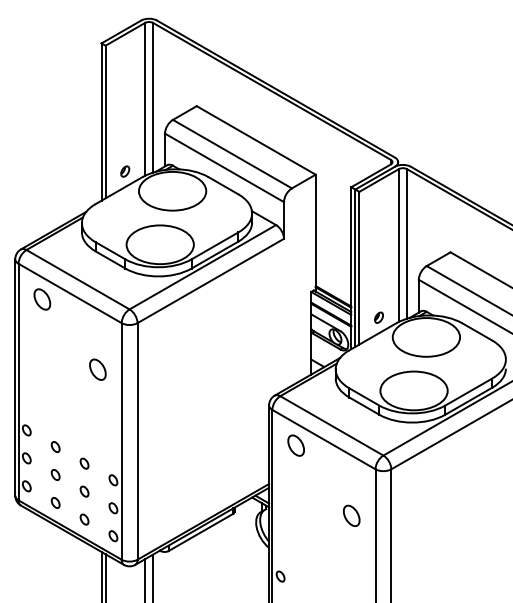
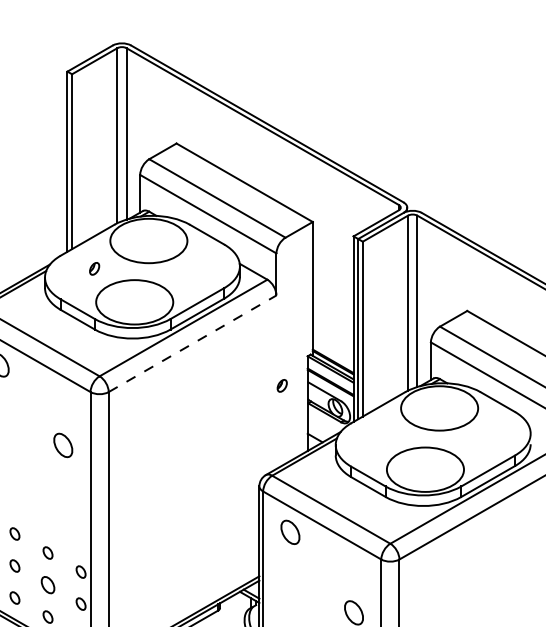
part: (125, 171) -> (94, 268), moved
line: (211, 280) -> (193, 343), solid -> dashed
part: (378, 317) -> (281, 385), moved
part: (84, 491) -> (47, 584), size x1.4

